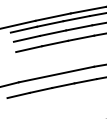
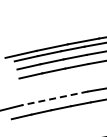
line: (56, 74) -> (55, 98), solid -> dashed

